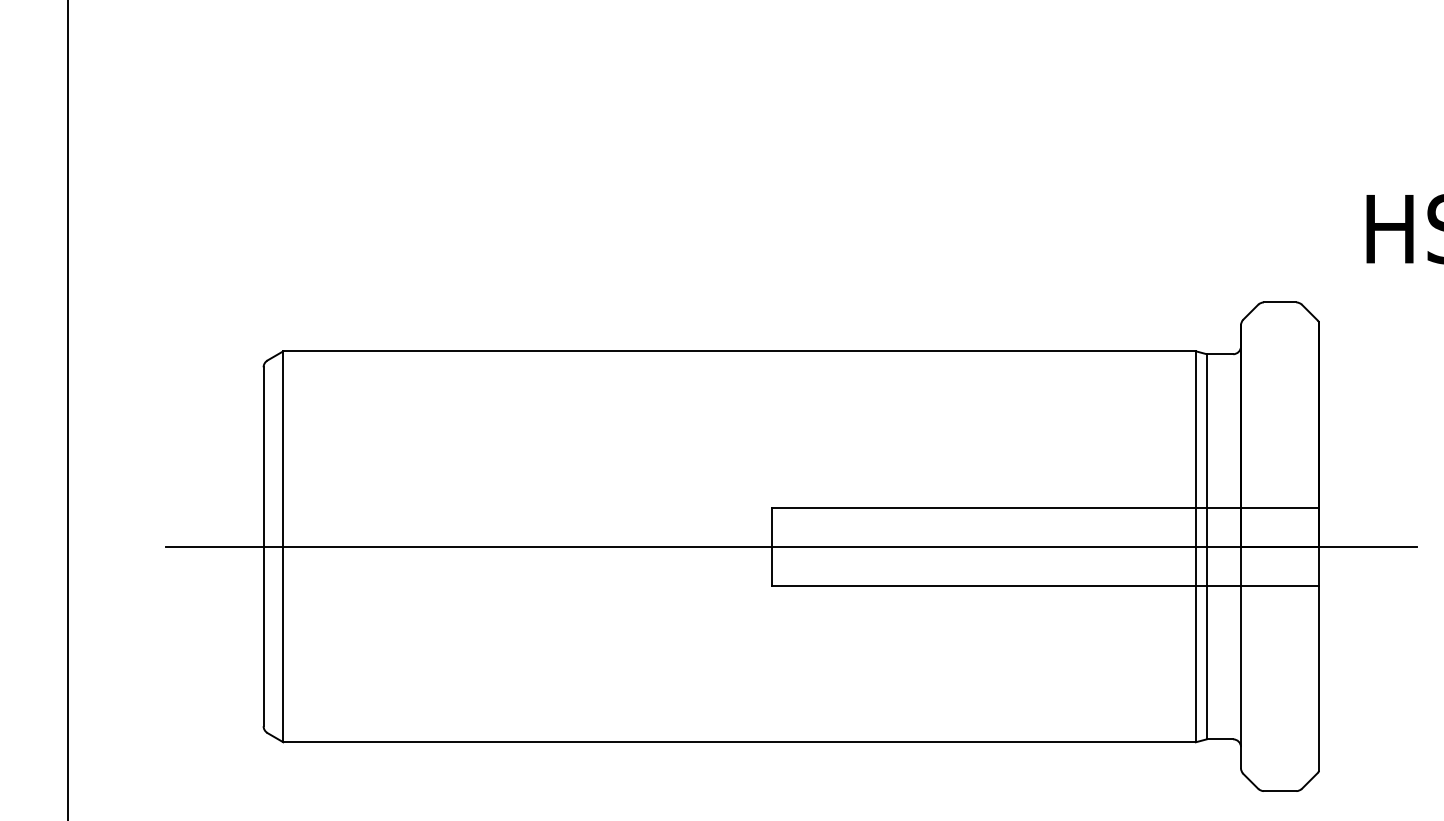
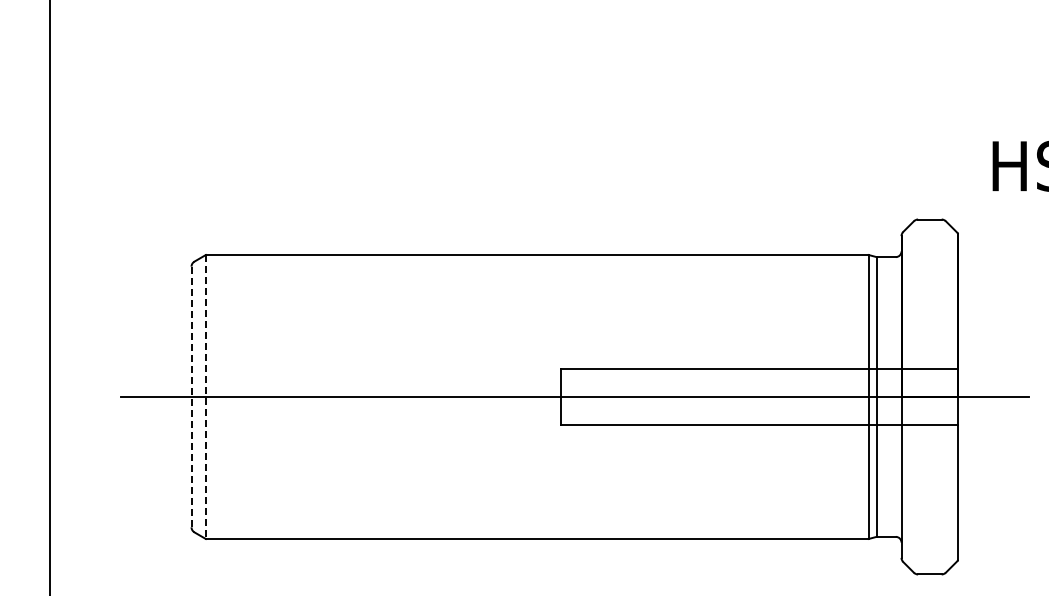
line: (263, 547) -> (191, 397), solid -> dashed
line: (282, 547) -> (205, 397), solid -> dashed

